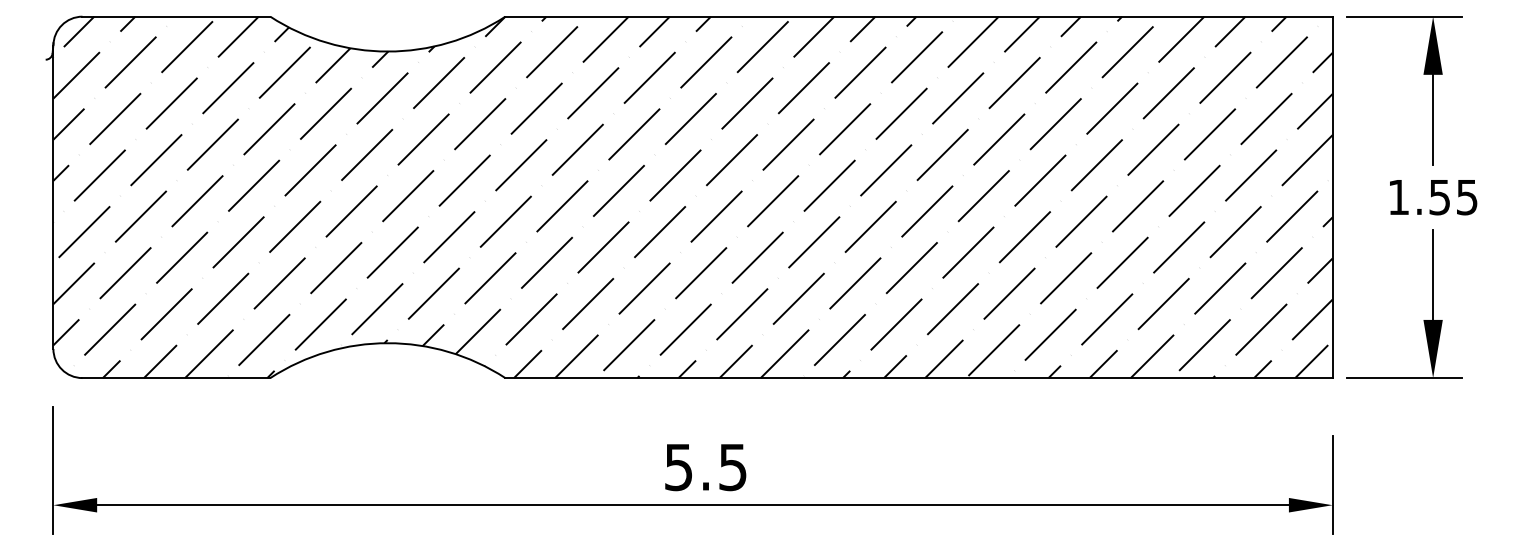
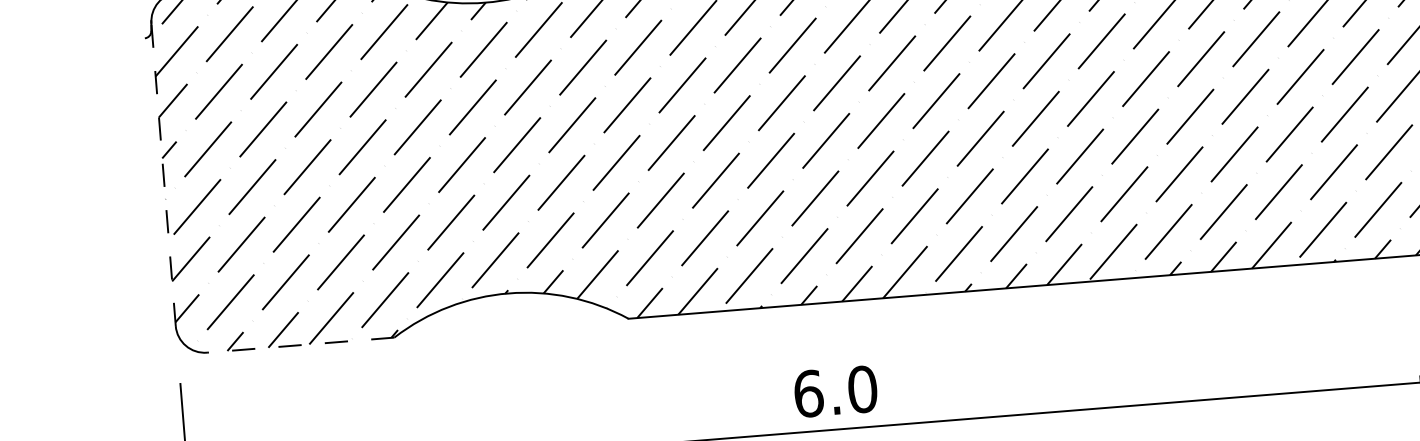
line: (53, 197) -> (163, 175), solid -> dashed
line: (176, 378) -> (300, 345), solid -> dashed
text: (705, 467) -> (835, 391), 5.5 -> 6.0

